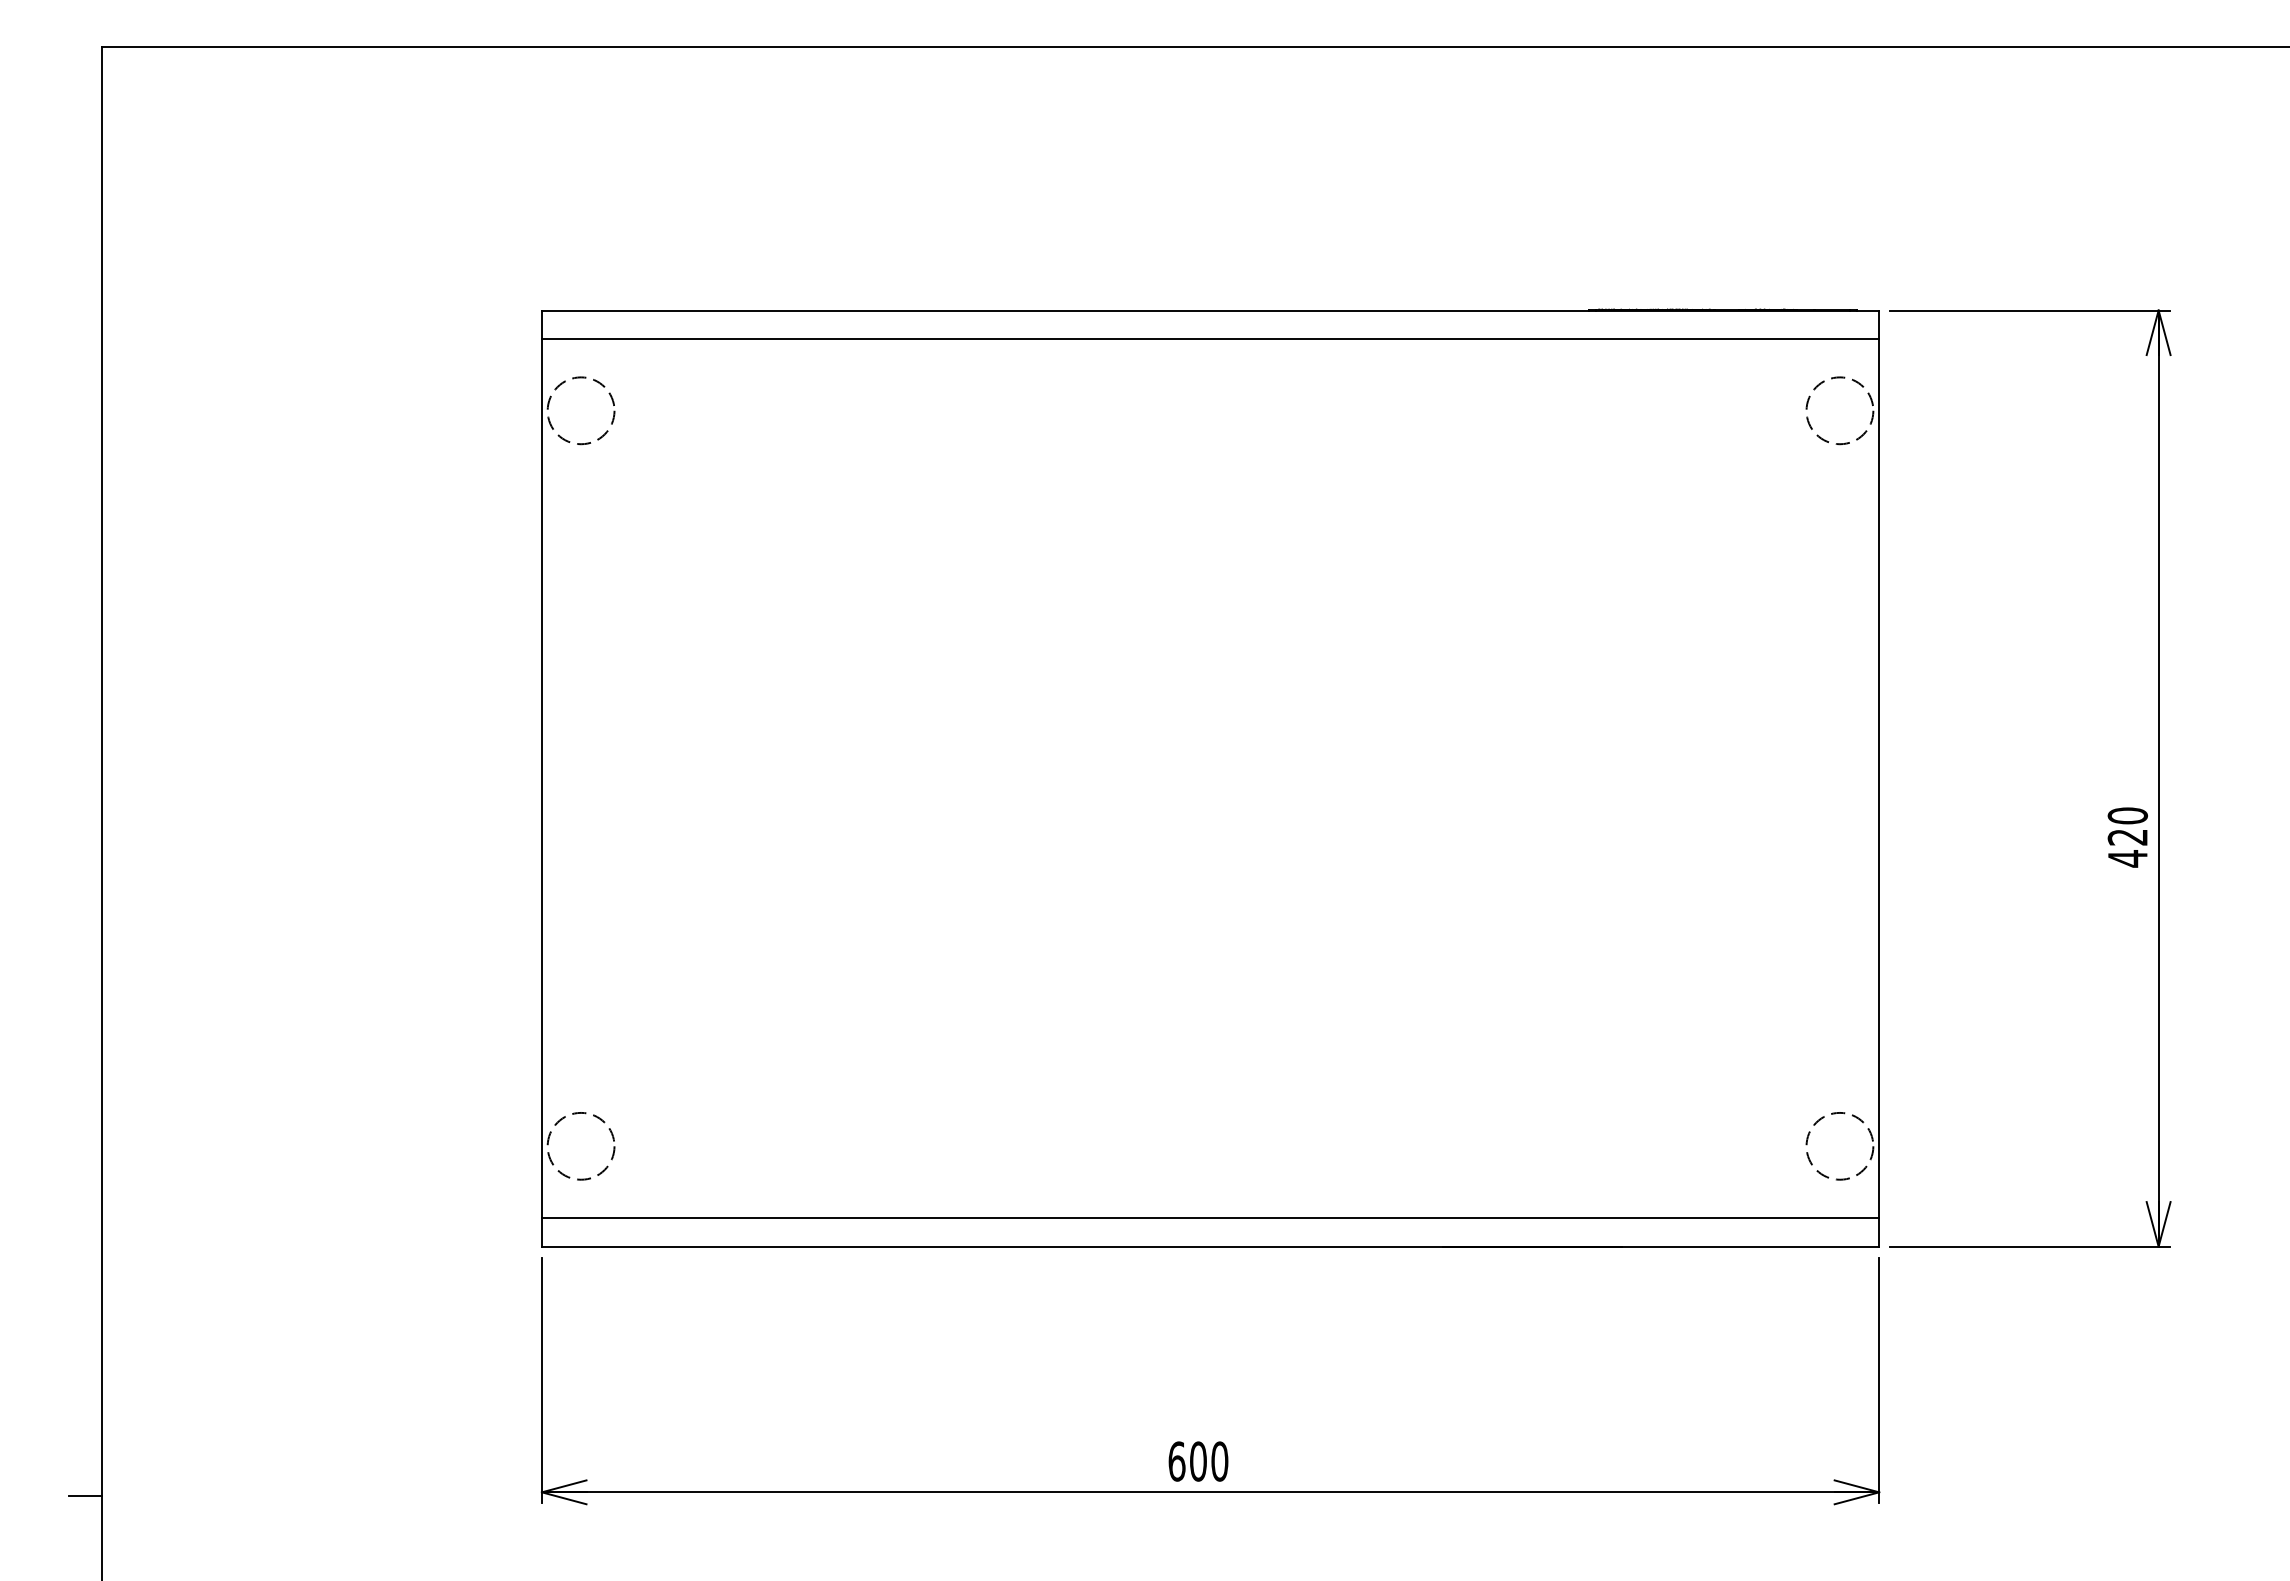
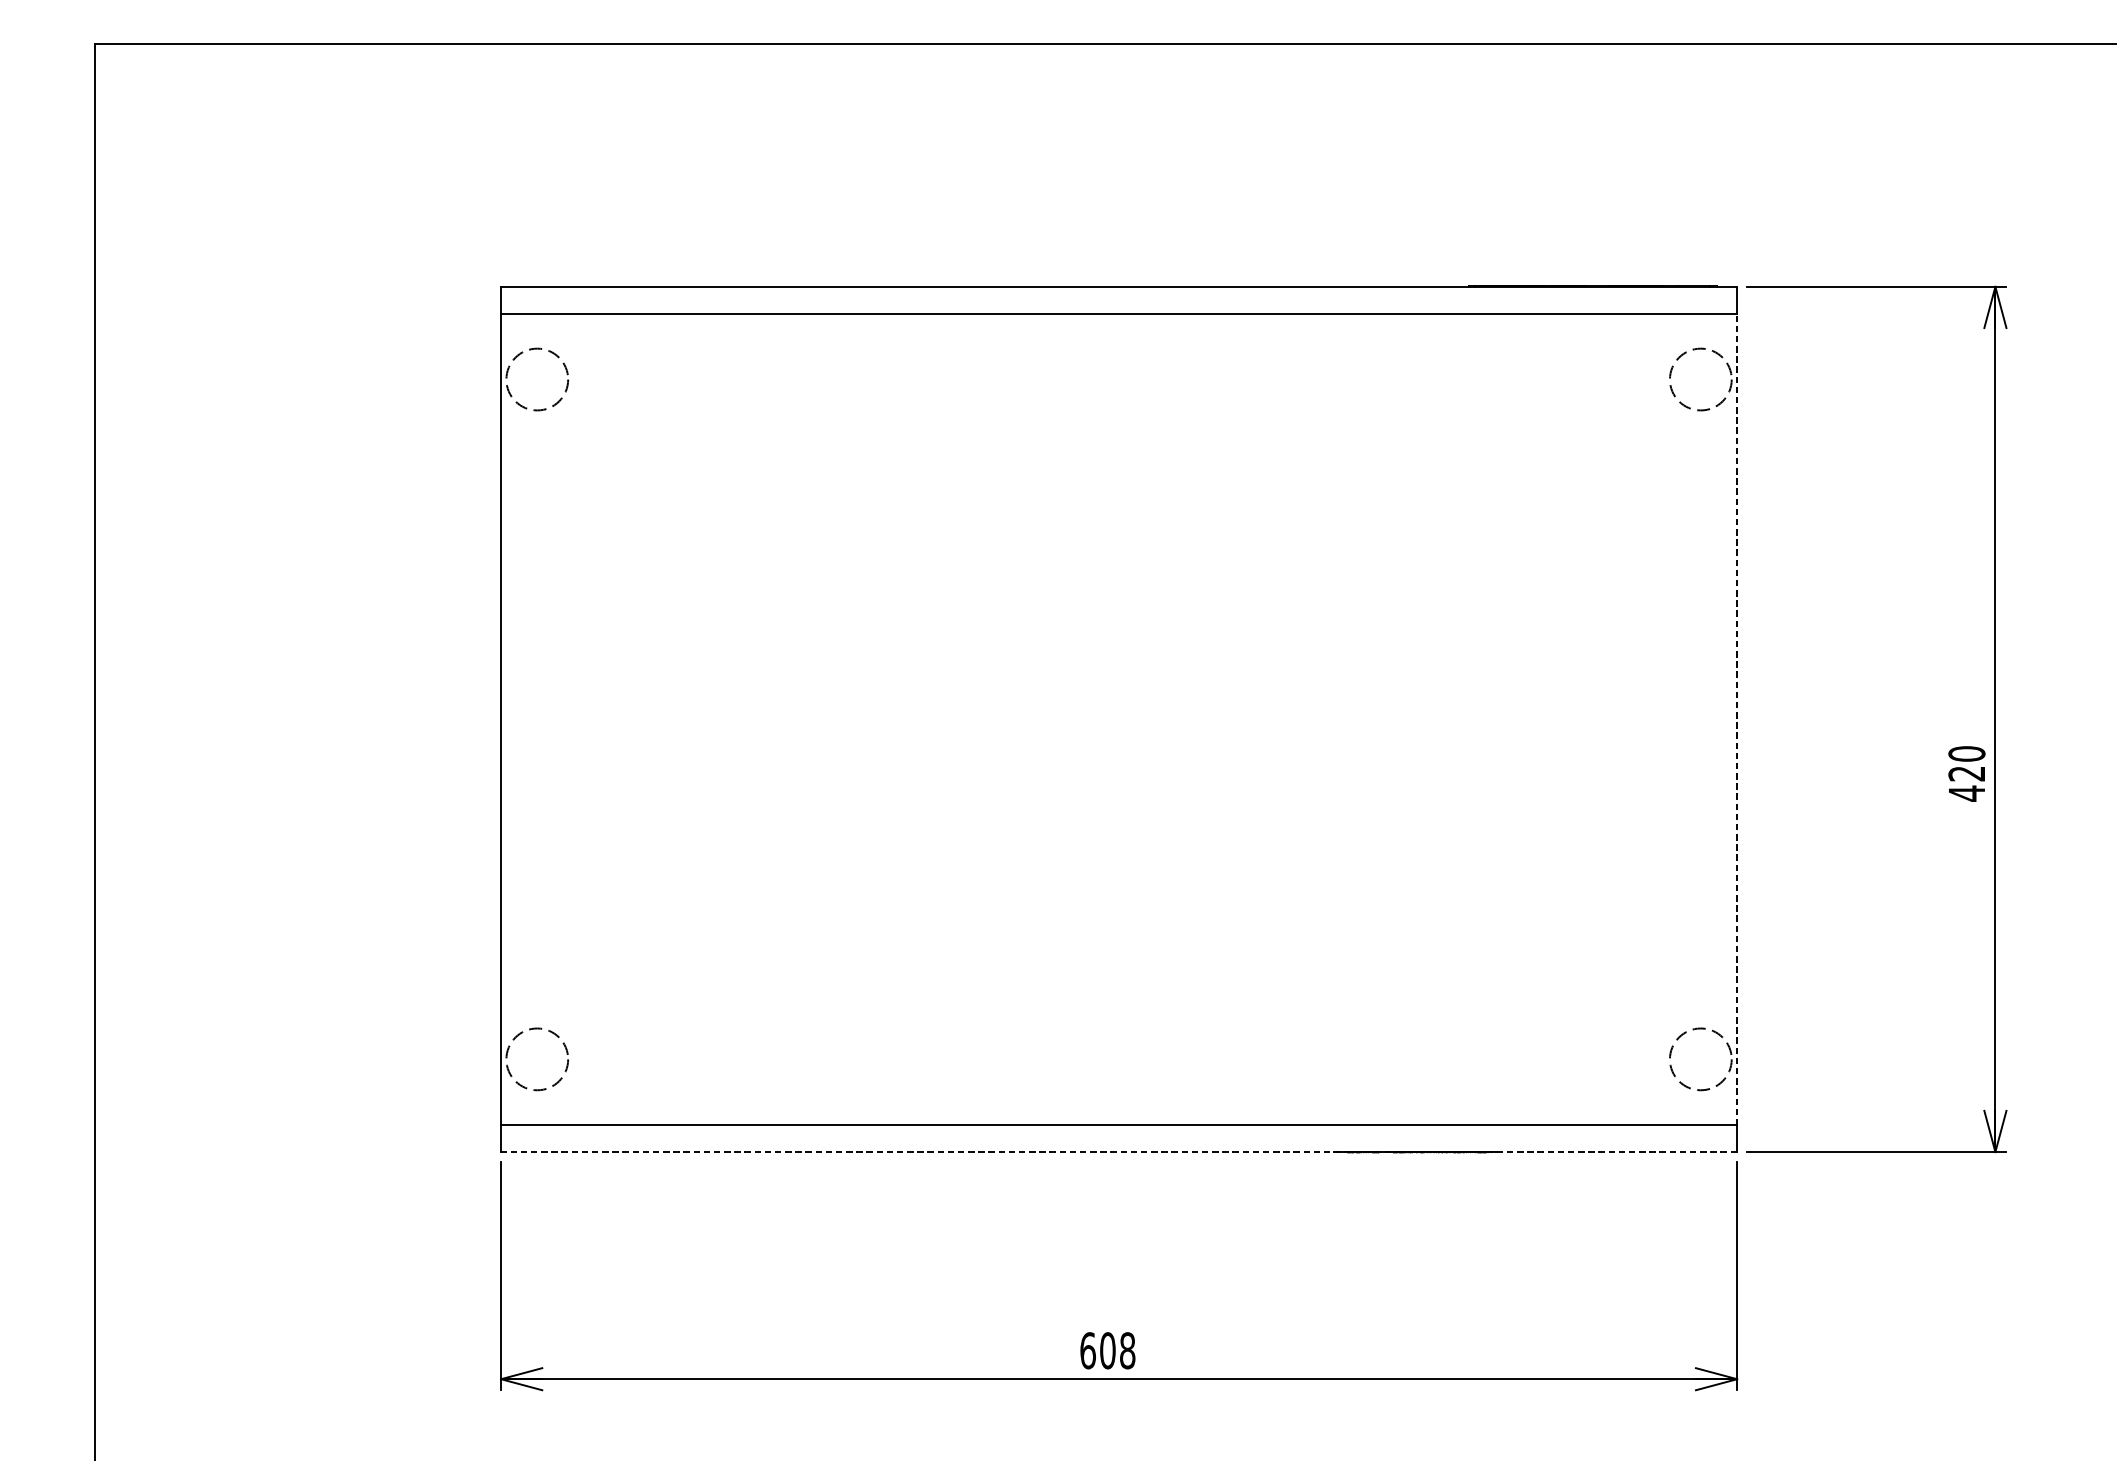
line: (1879, 778) -> (1737, 719), solid -> dashed
line: (1210, 1246) -> (1119, 1151), solid -> dashed
text: (1219, 1461) -> (1127, 1350), 600 -> 608
line: (85, 1496) -> (79, 1383), removed

